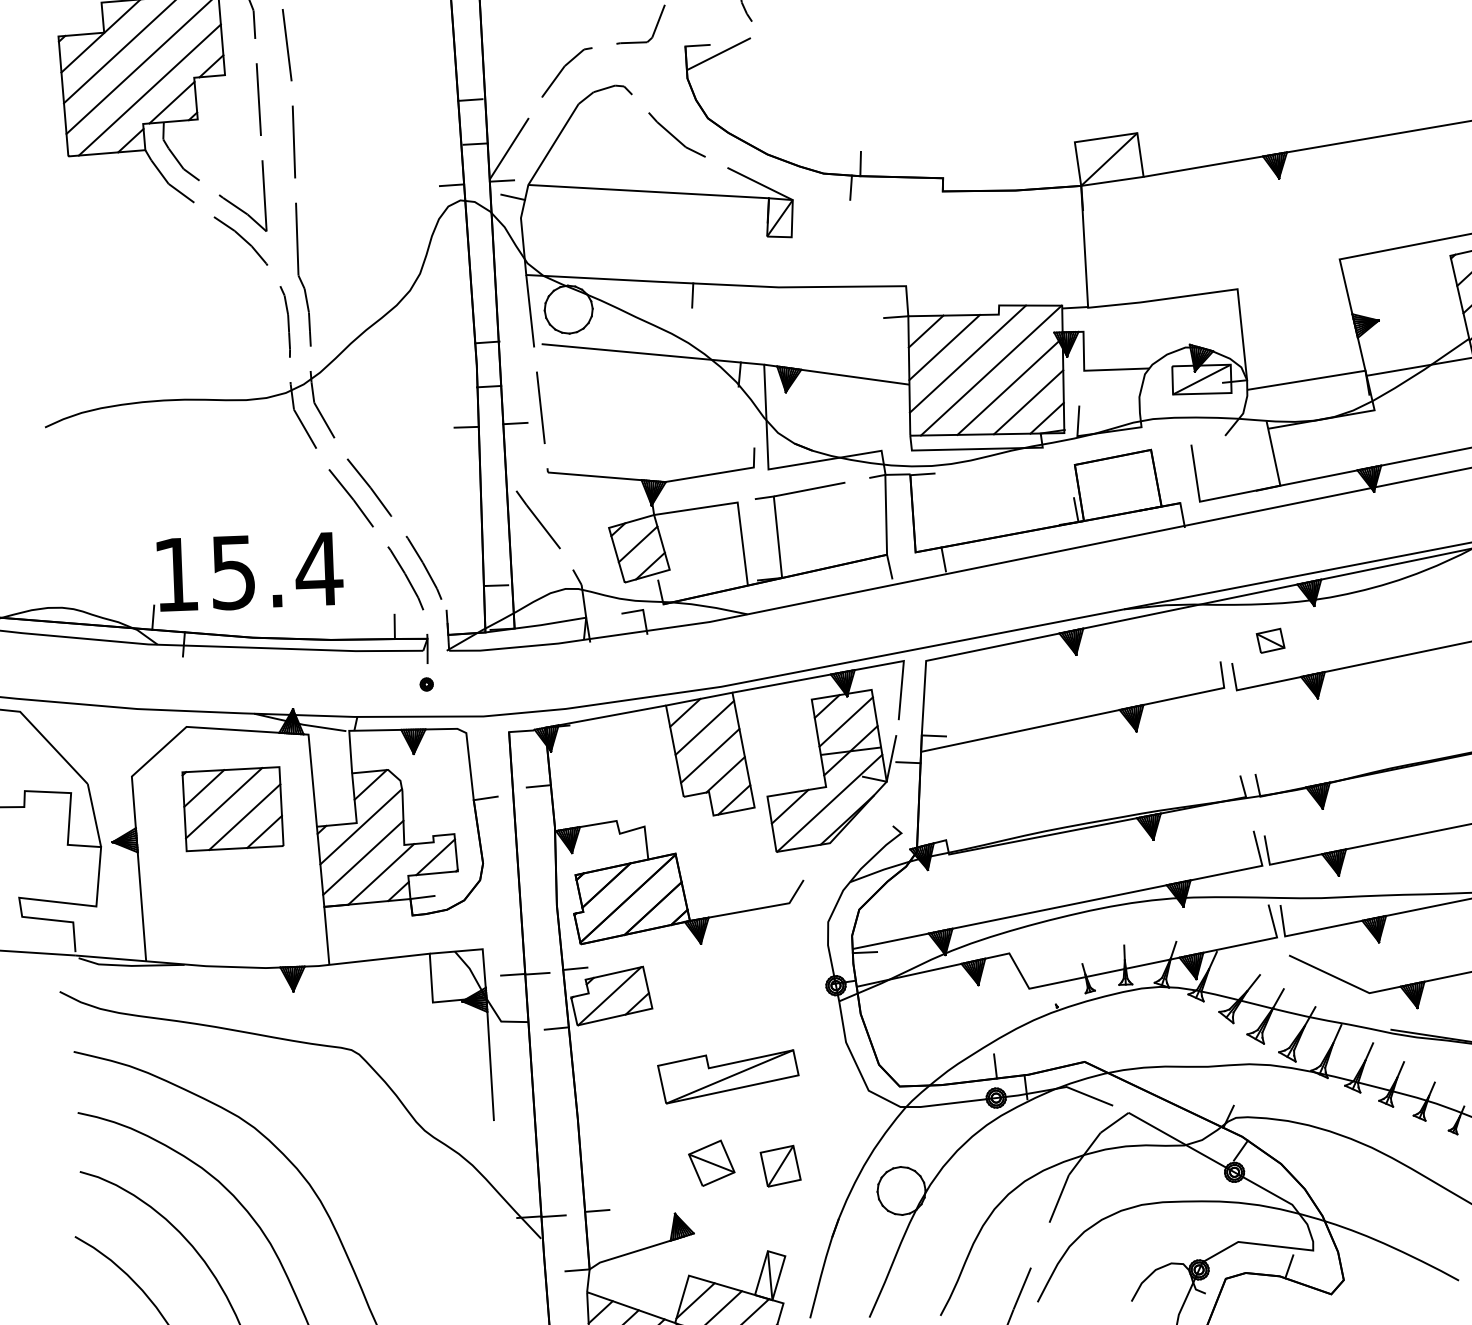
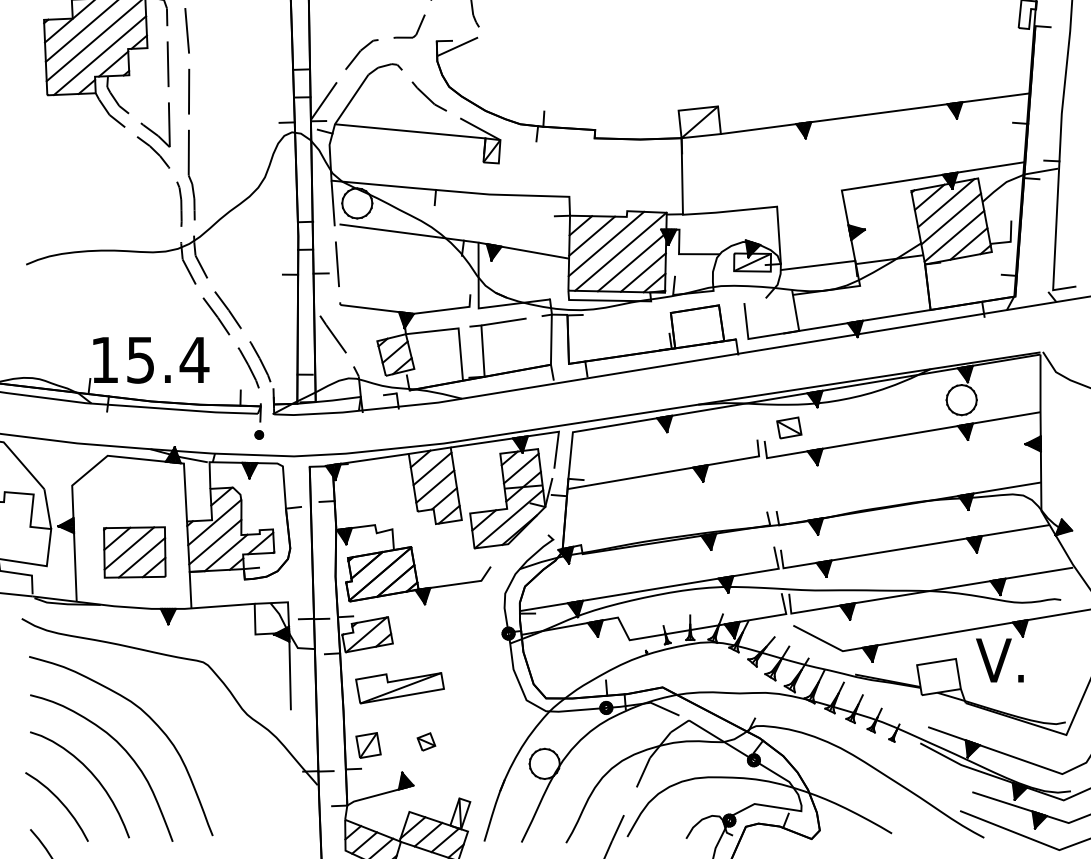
part: (1270, 640) -> (789, 427), size x1.43
part: (232, 809) -> (134, 552), moved
part: (727, 1077) -> (399, 688), moved
part: (711, 1162) -> (426, 741), size x0.62
part: (780, 1166) -> (368, 745), moved

